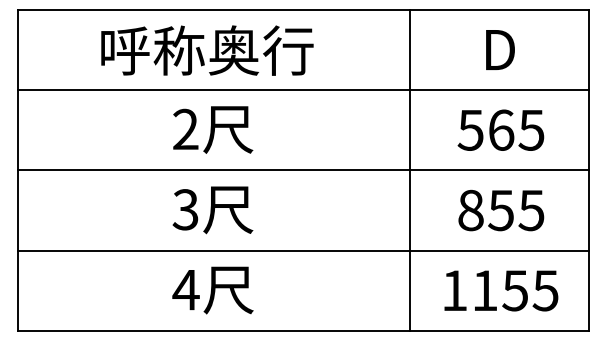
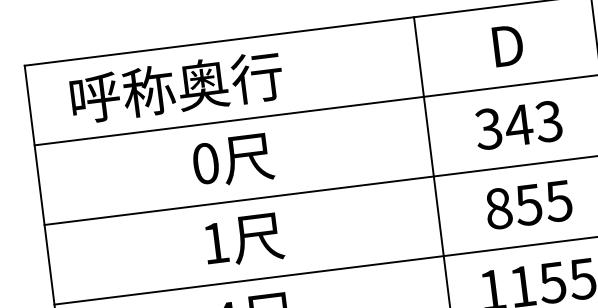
text: (207, 50) -> (176, 87), moved
text: (185, 129) -> (205, 163), 2 -> 0
text: (501, 129) -> (519, 124), 565 -> 343
text: (185, 209) -> (215, 242), 3 -> 1

